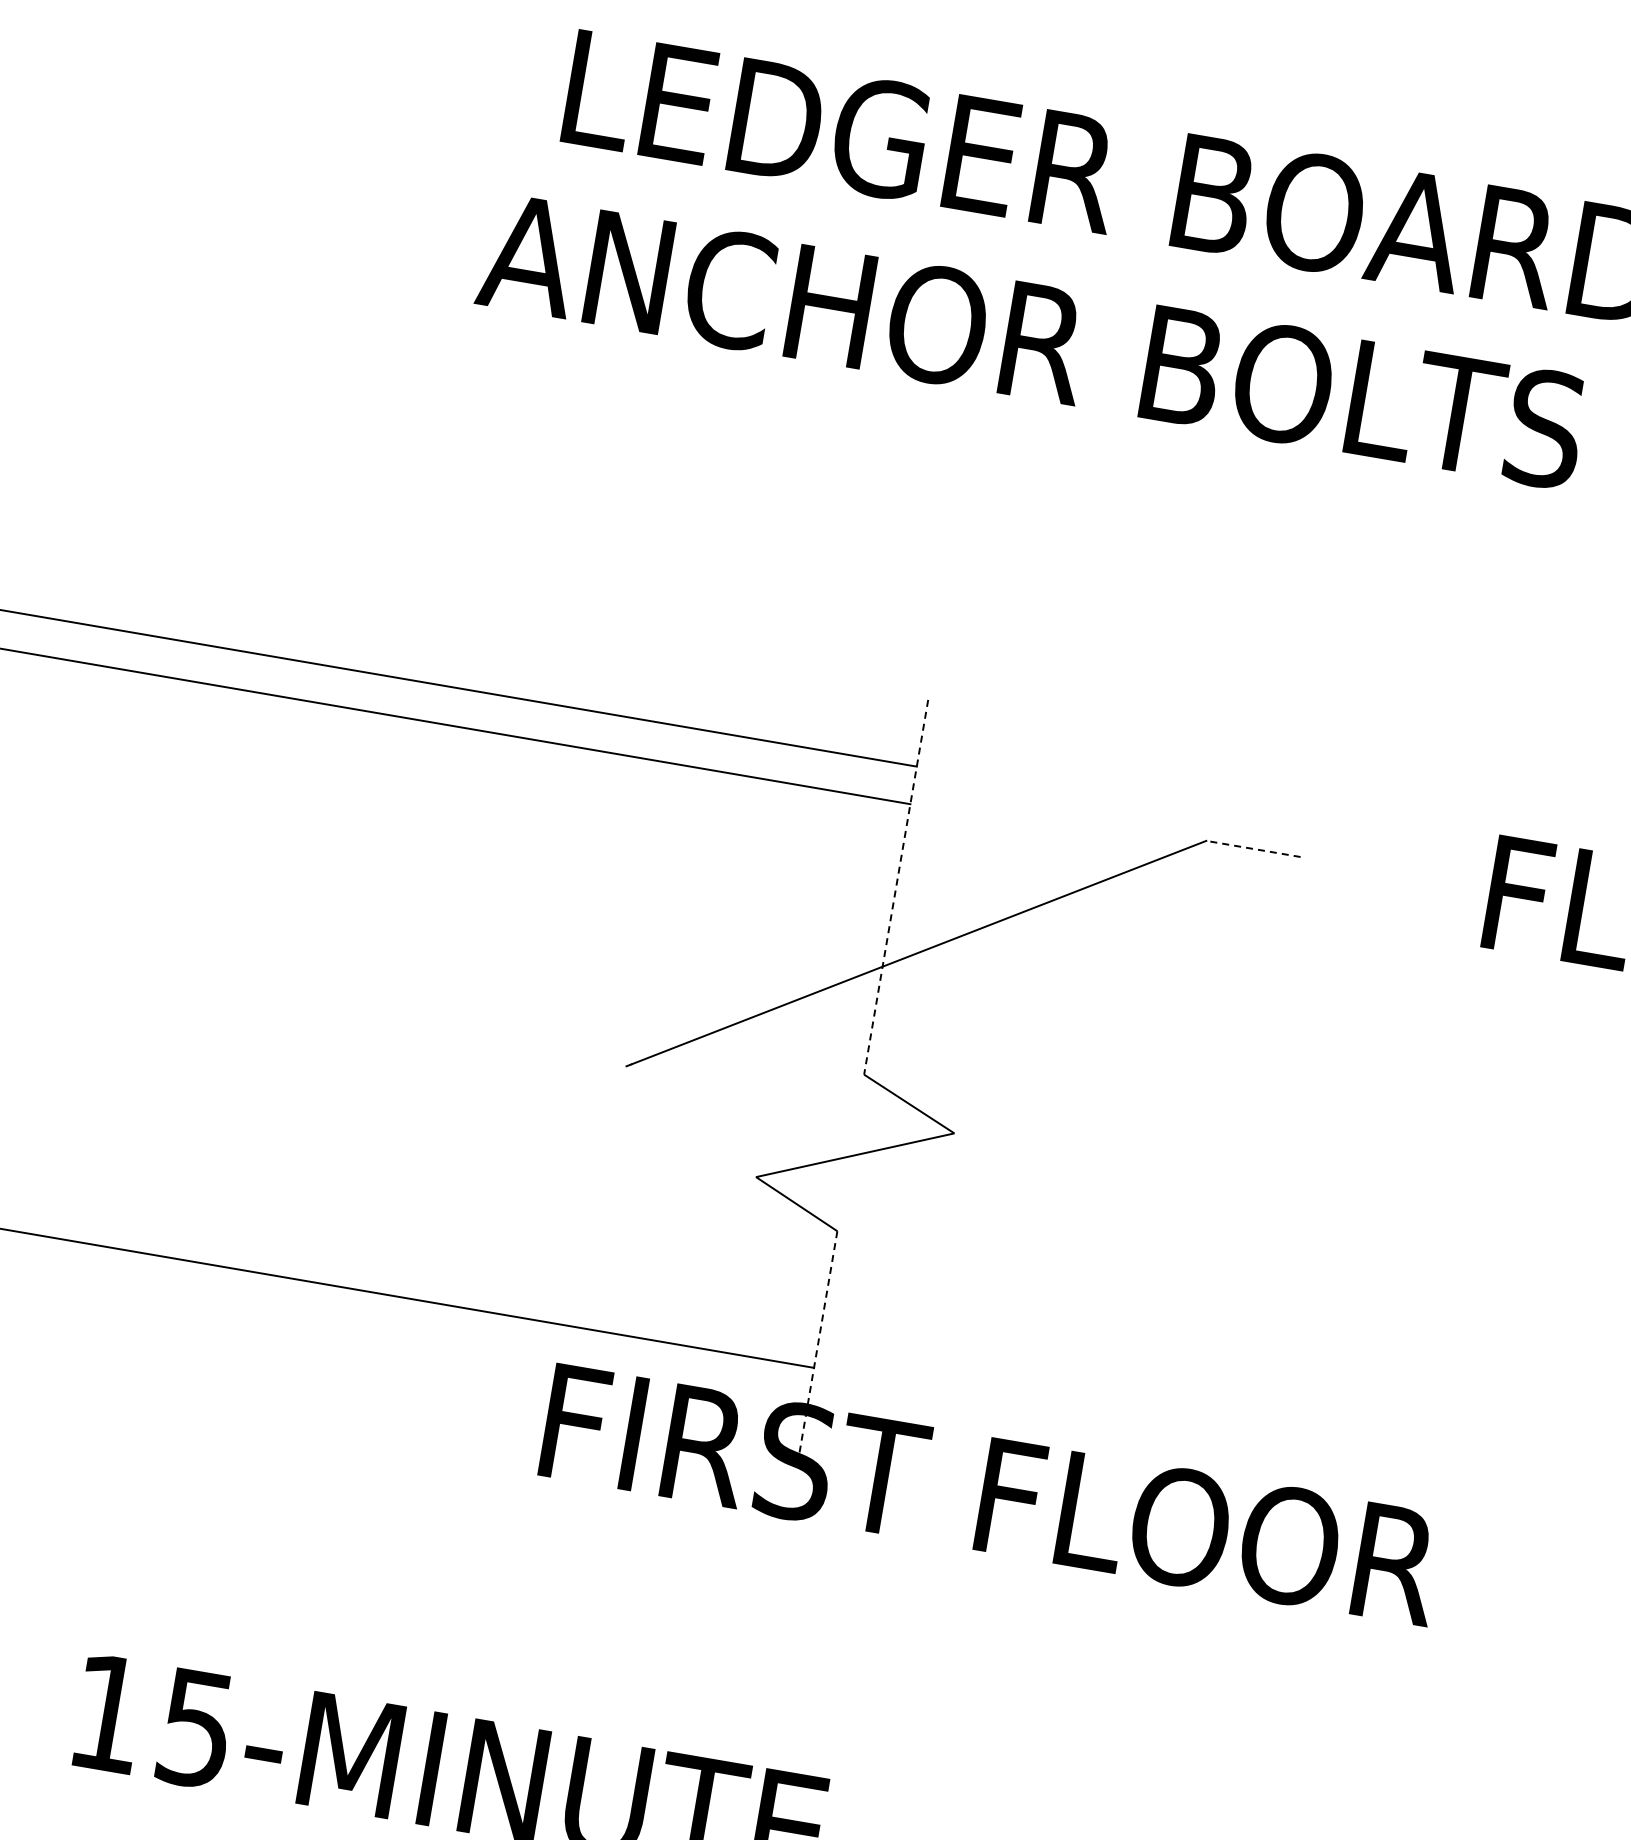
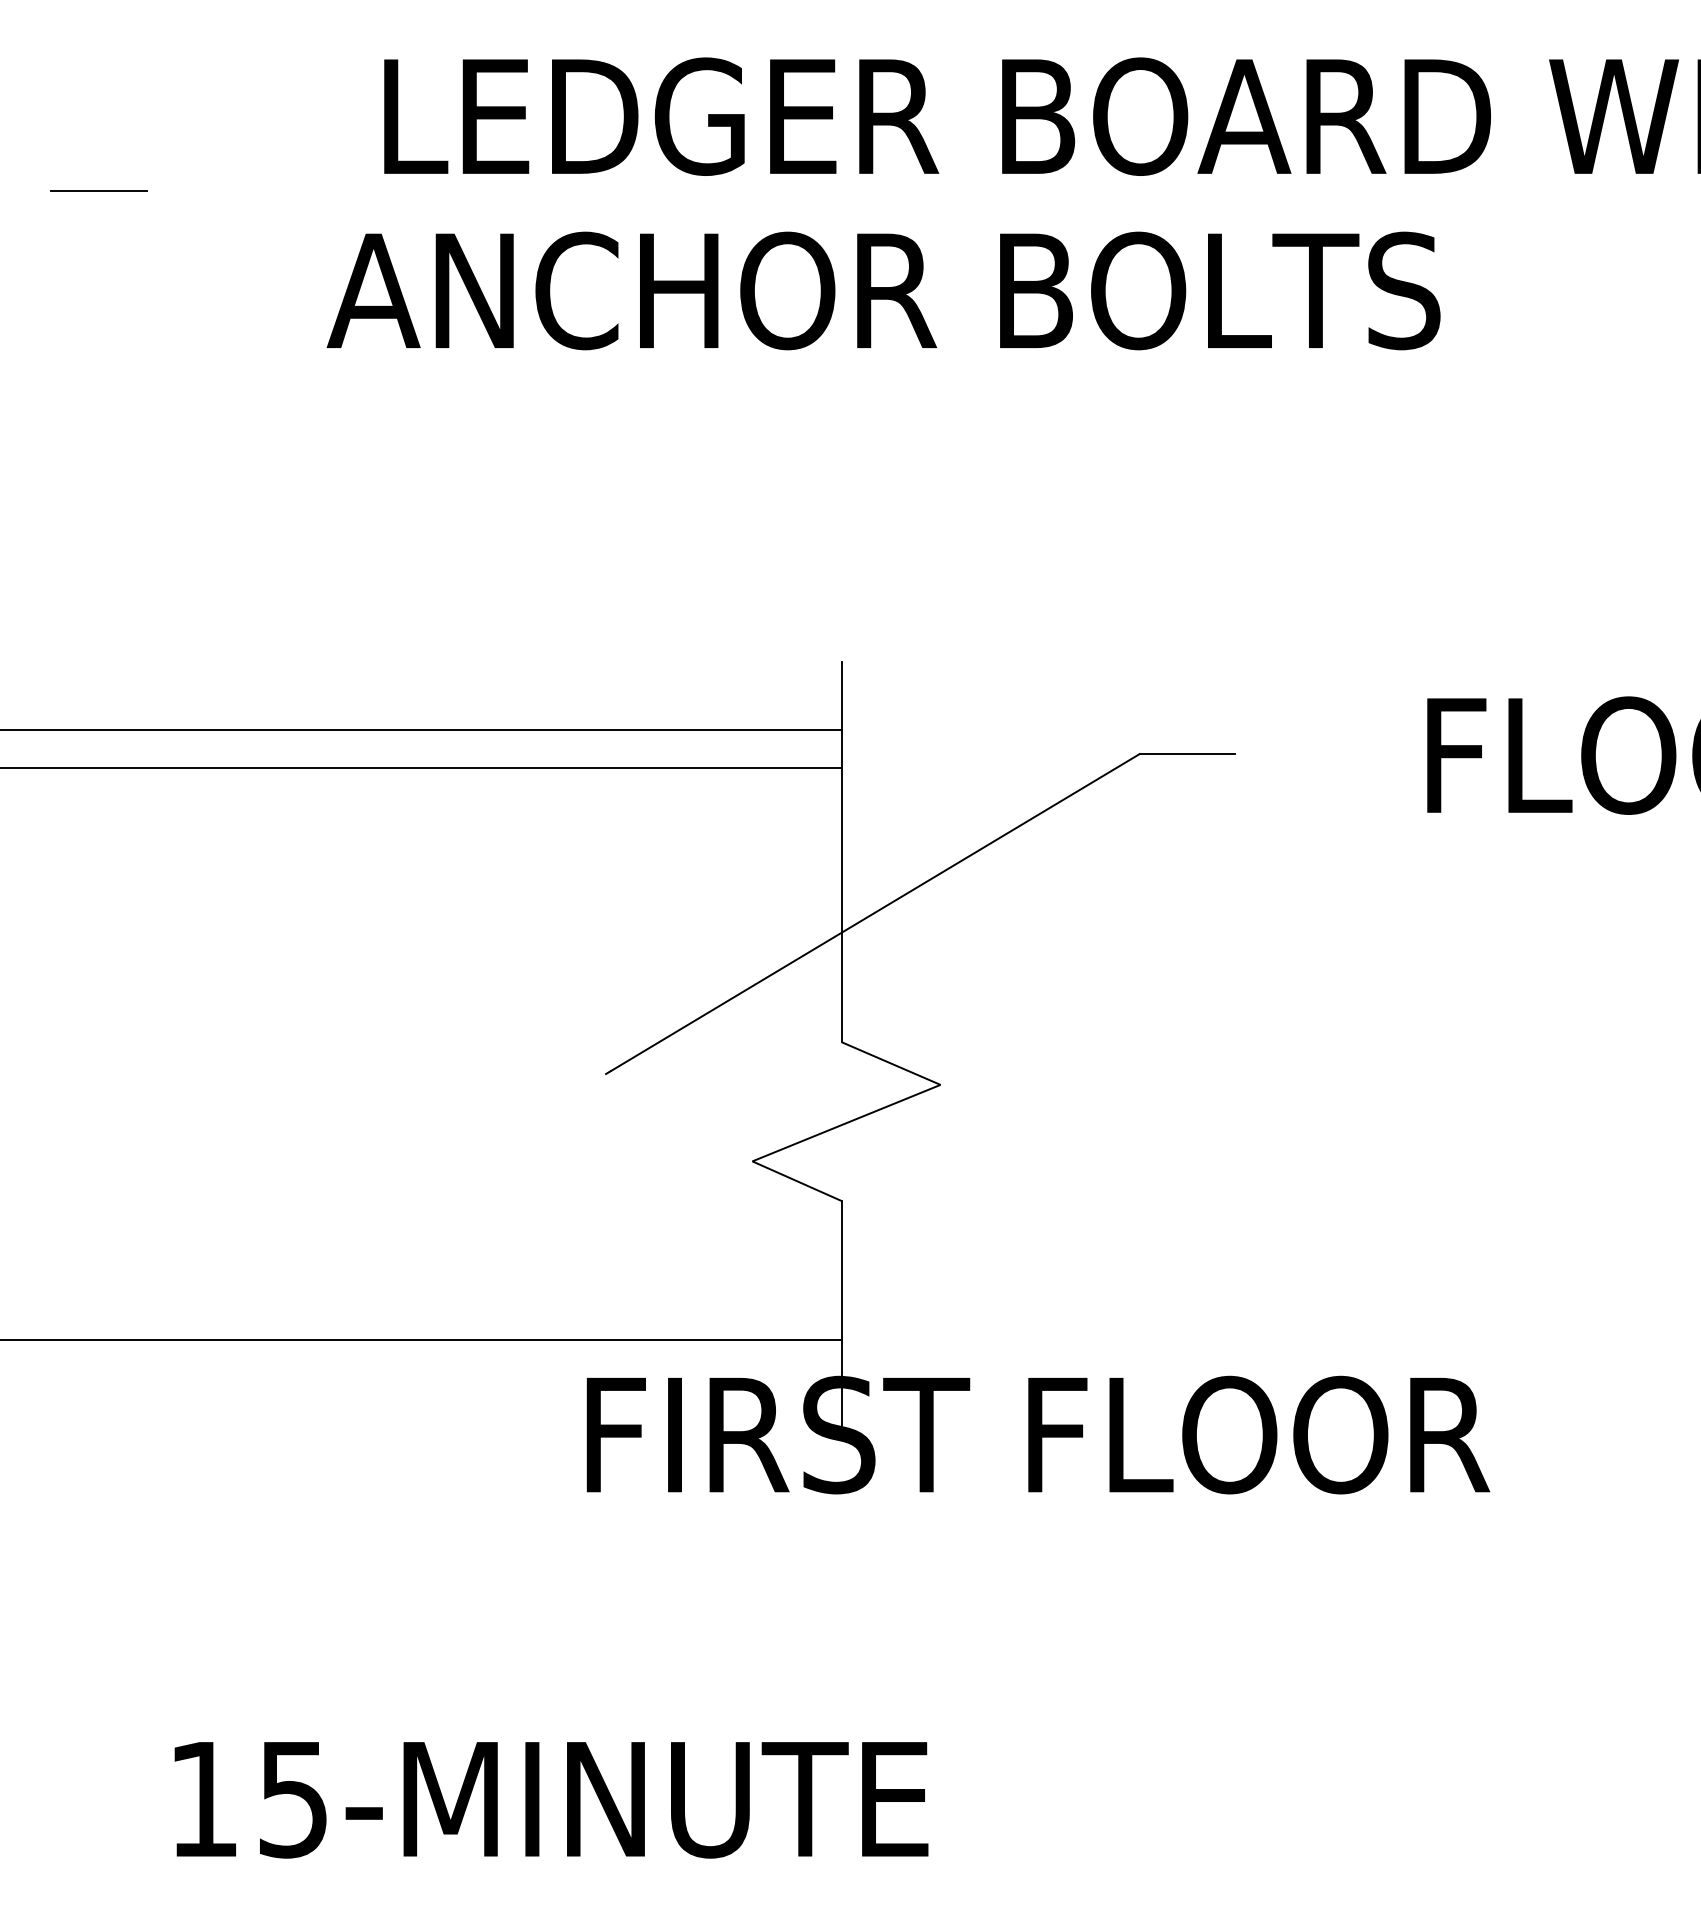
line: (274, 110) -> (98, 191), added
line: (1253, 849) -> (1187, 754), dashed -> solid
line: (895, 887) -> (841, 852), dashed -> solid
line: (817, 1345) -> (841, 1317), dashed -> solid

